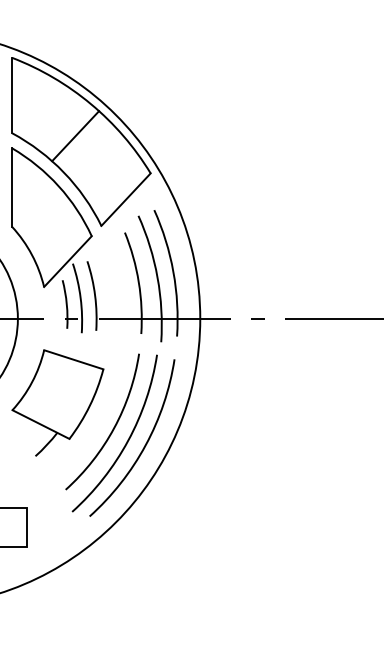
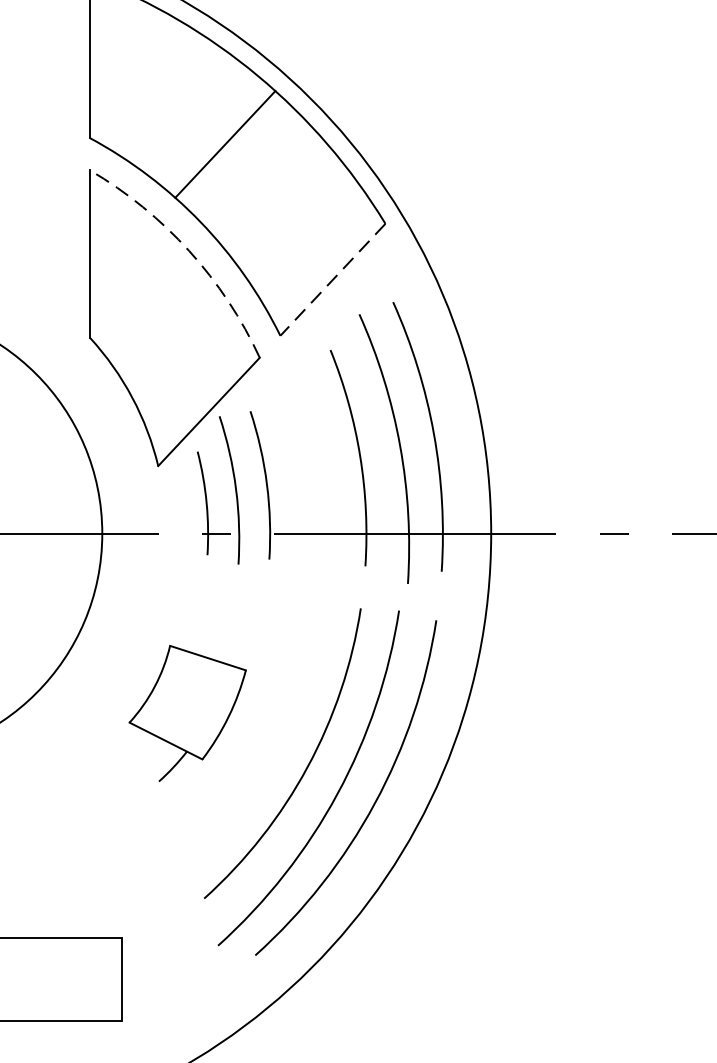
arc: (58, 186) -> (188, 251), solid -> dashed
line: (125, 200) -> (331, 281), solid -> dashed
part: (57, 402) -> (186, 712), size x0.6

